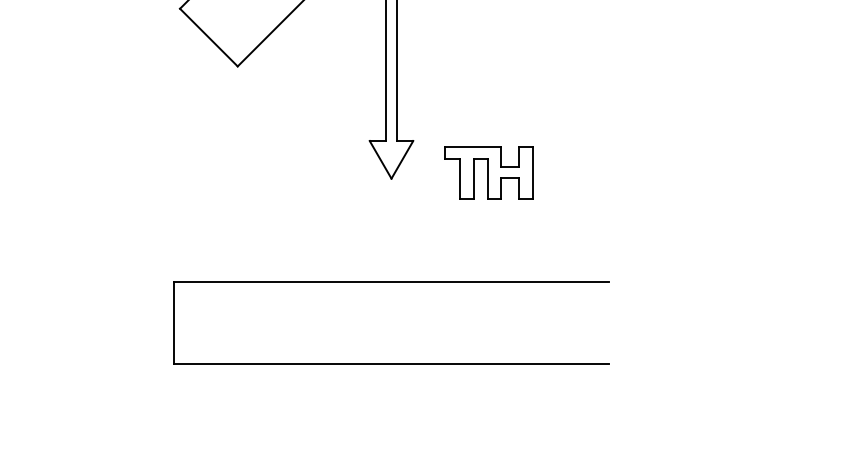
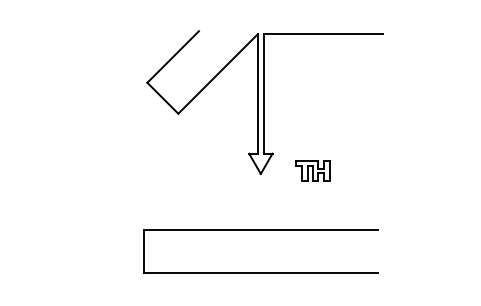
part: (487, 172) -> (312, 170), size x0.7

